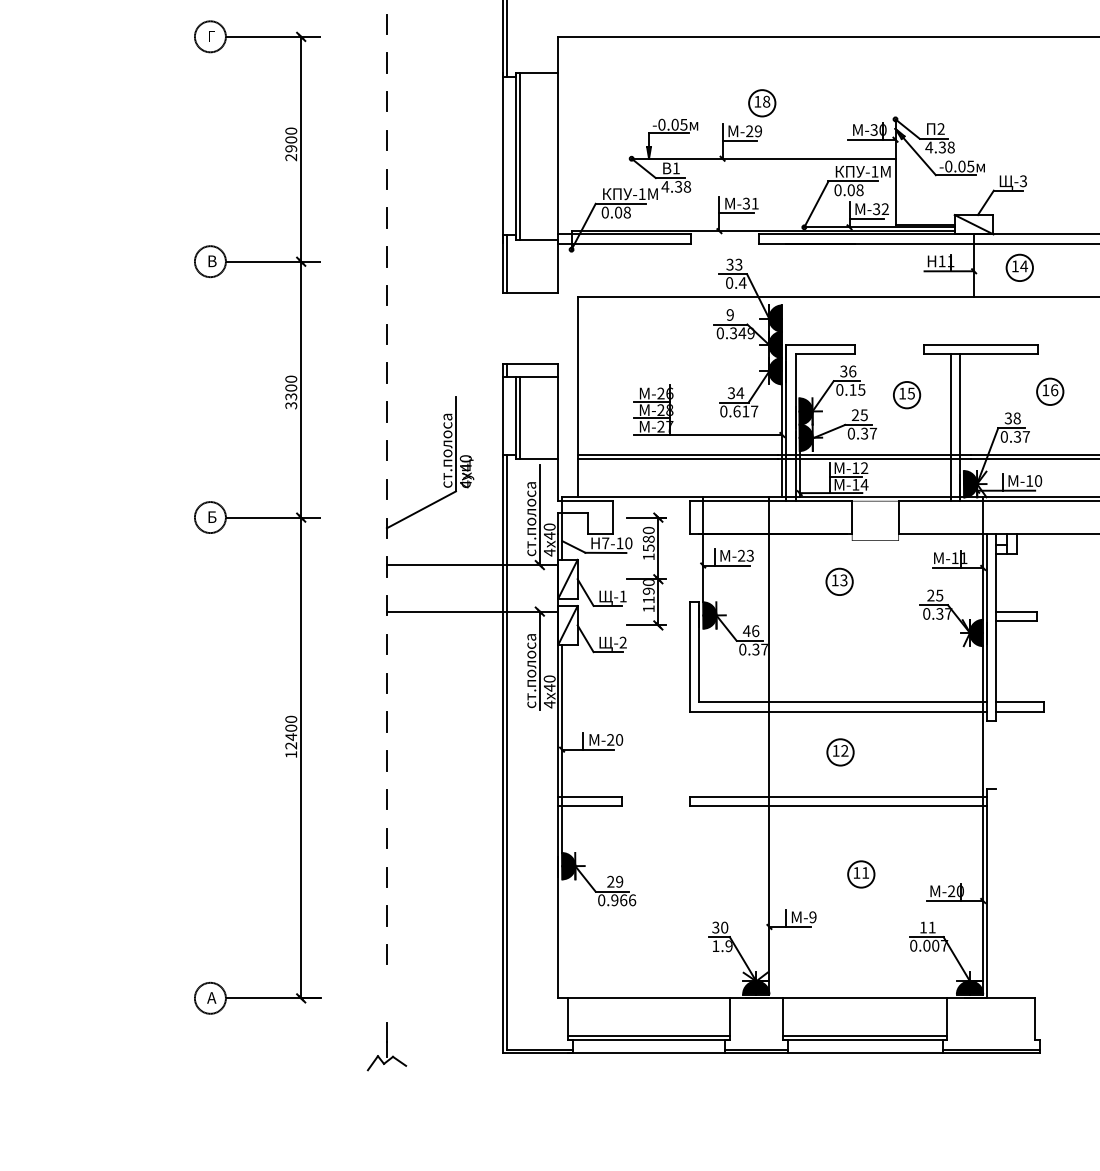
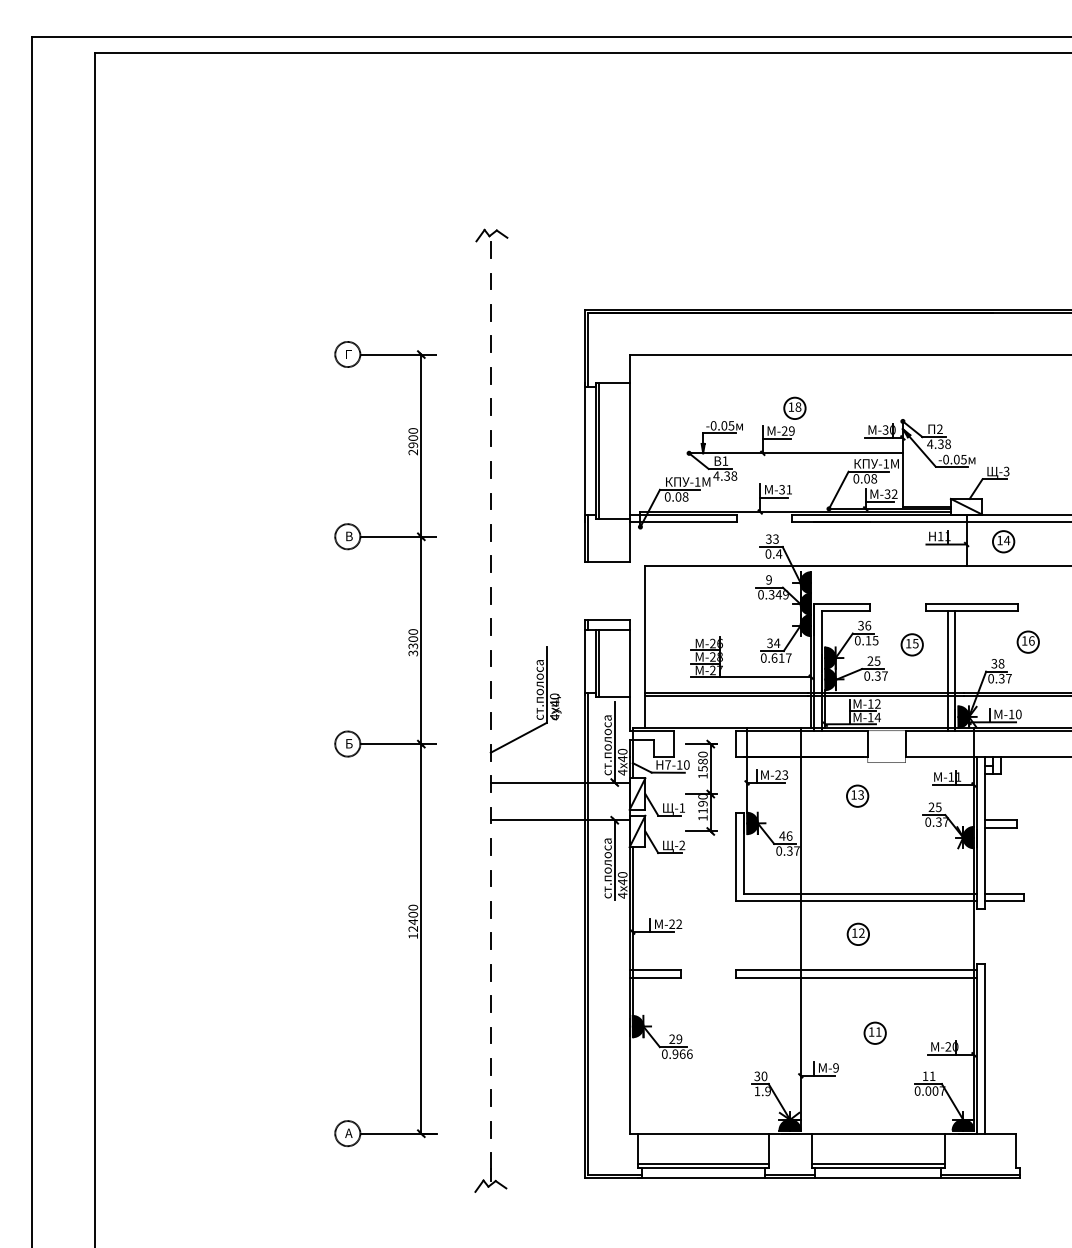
text: (619, 740) -> (679, 924), -20 -> -22
line: (996, 893) -> (984, 1048), added
line: (386, 993) -> (490, 1129), added

